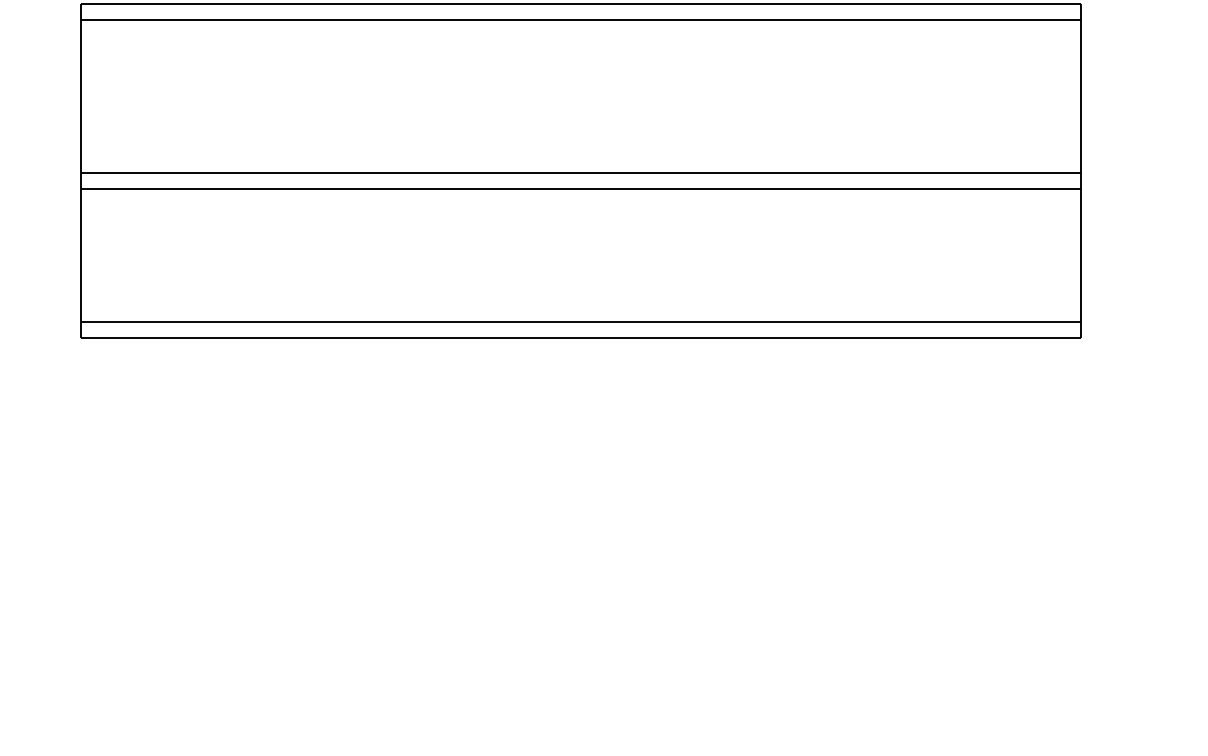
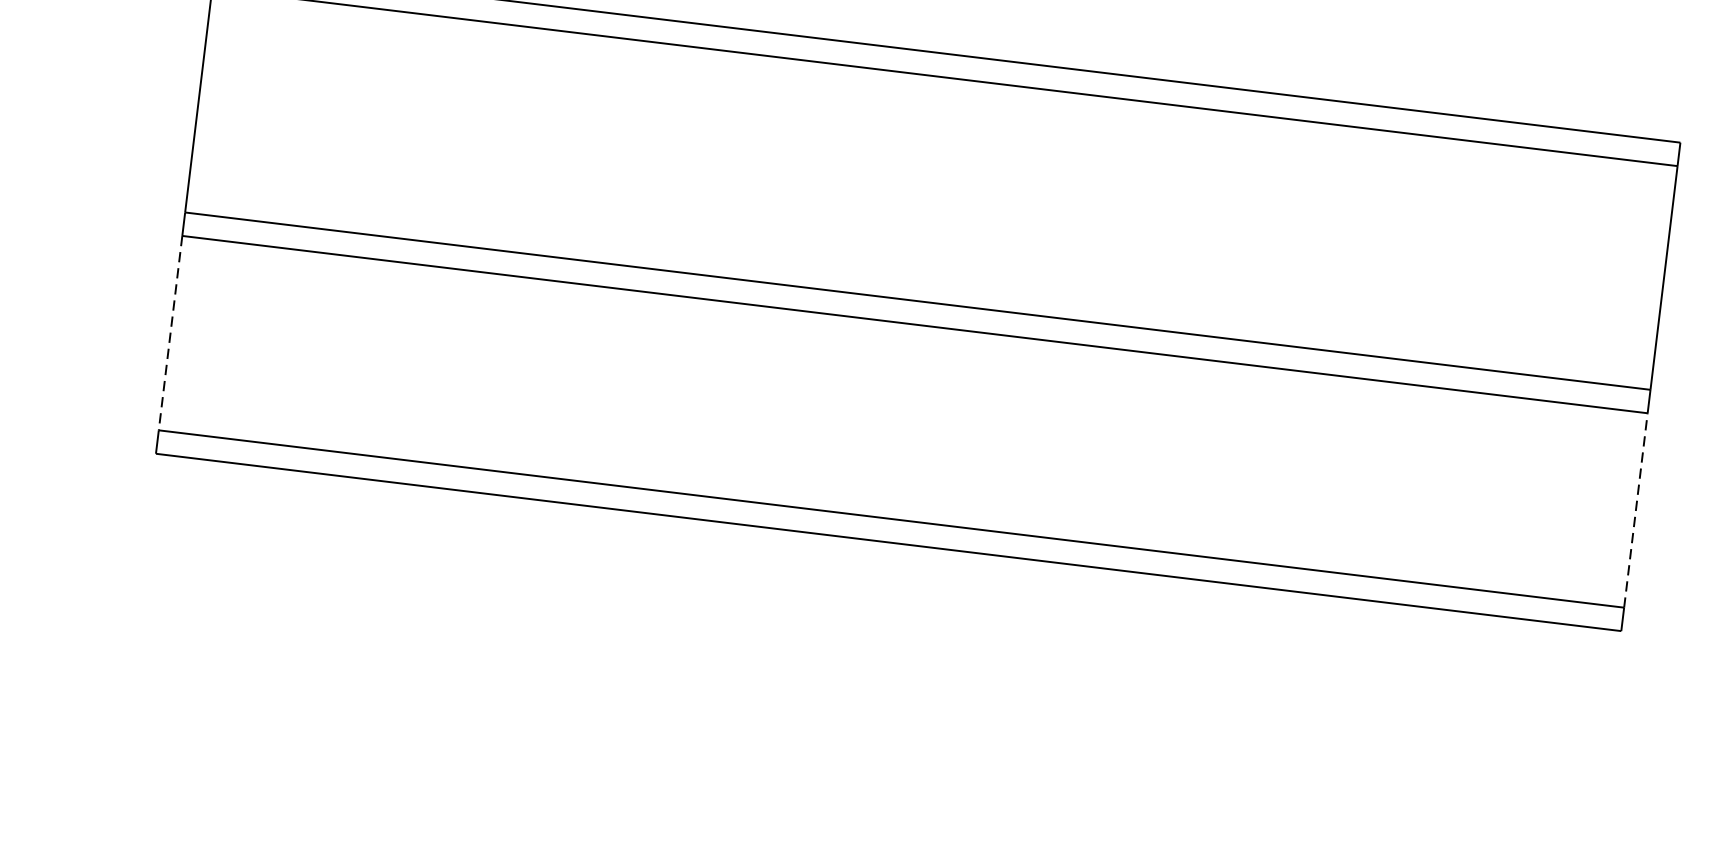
line: (1081, 254) -> (1636, 509), solid -> dashed
line: (81, 255) -> (171, 333), solid -> dashed

